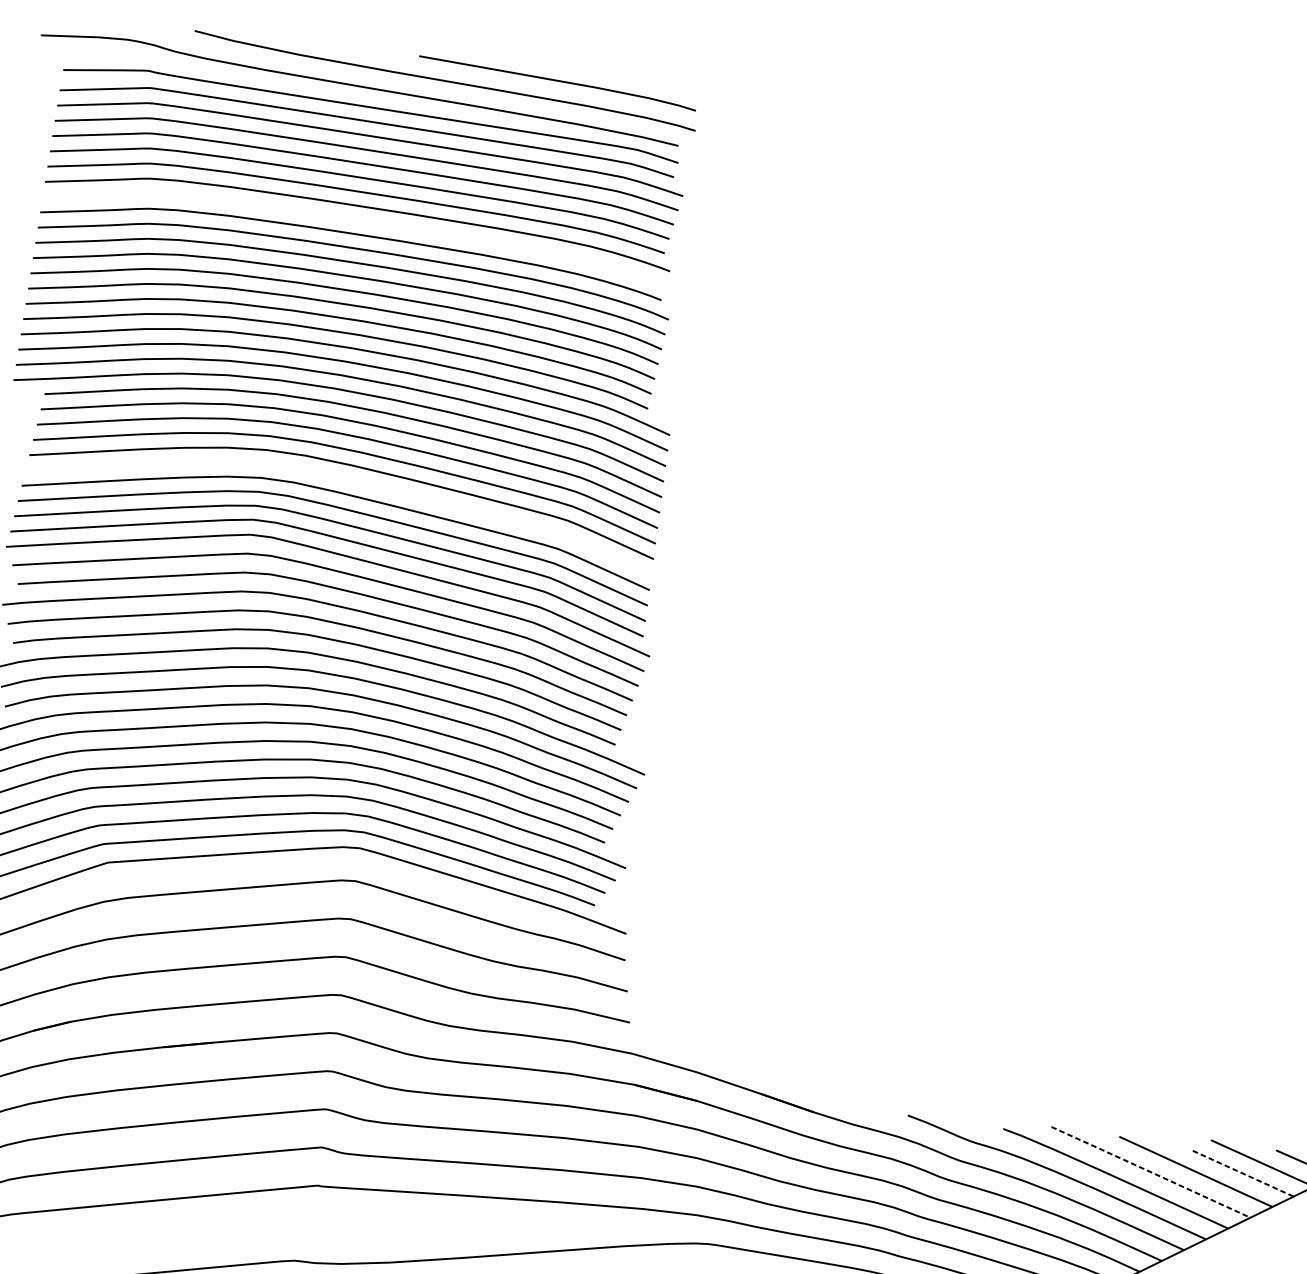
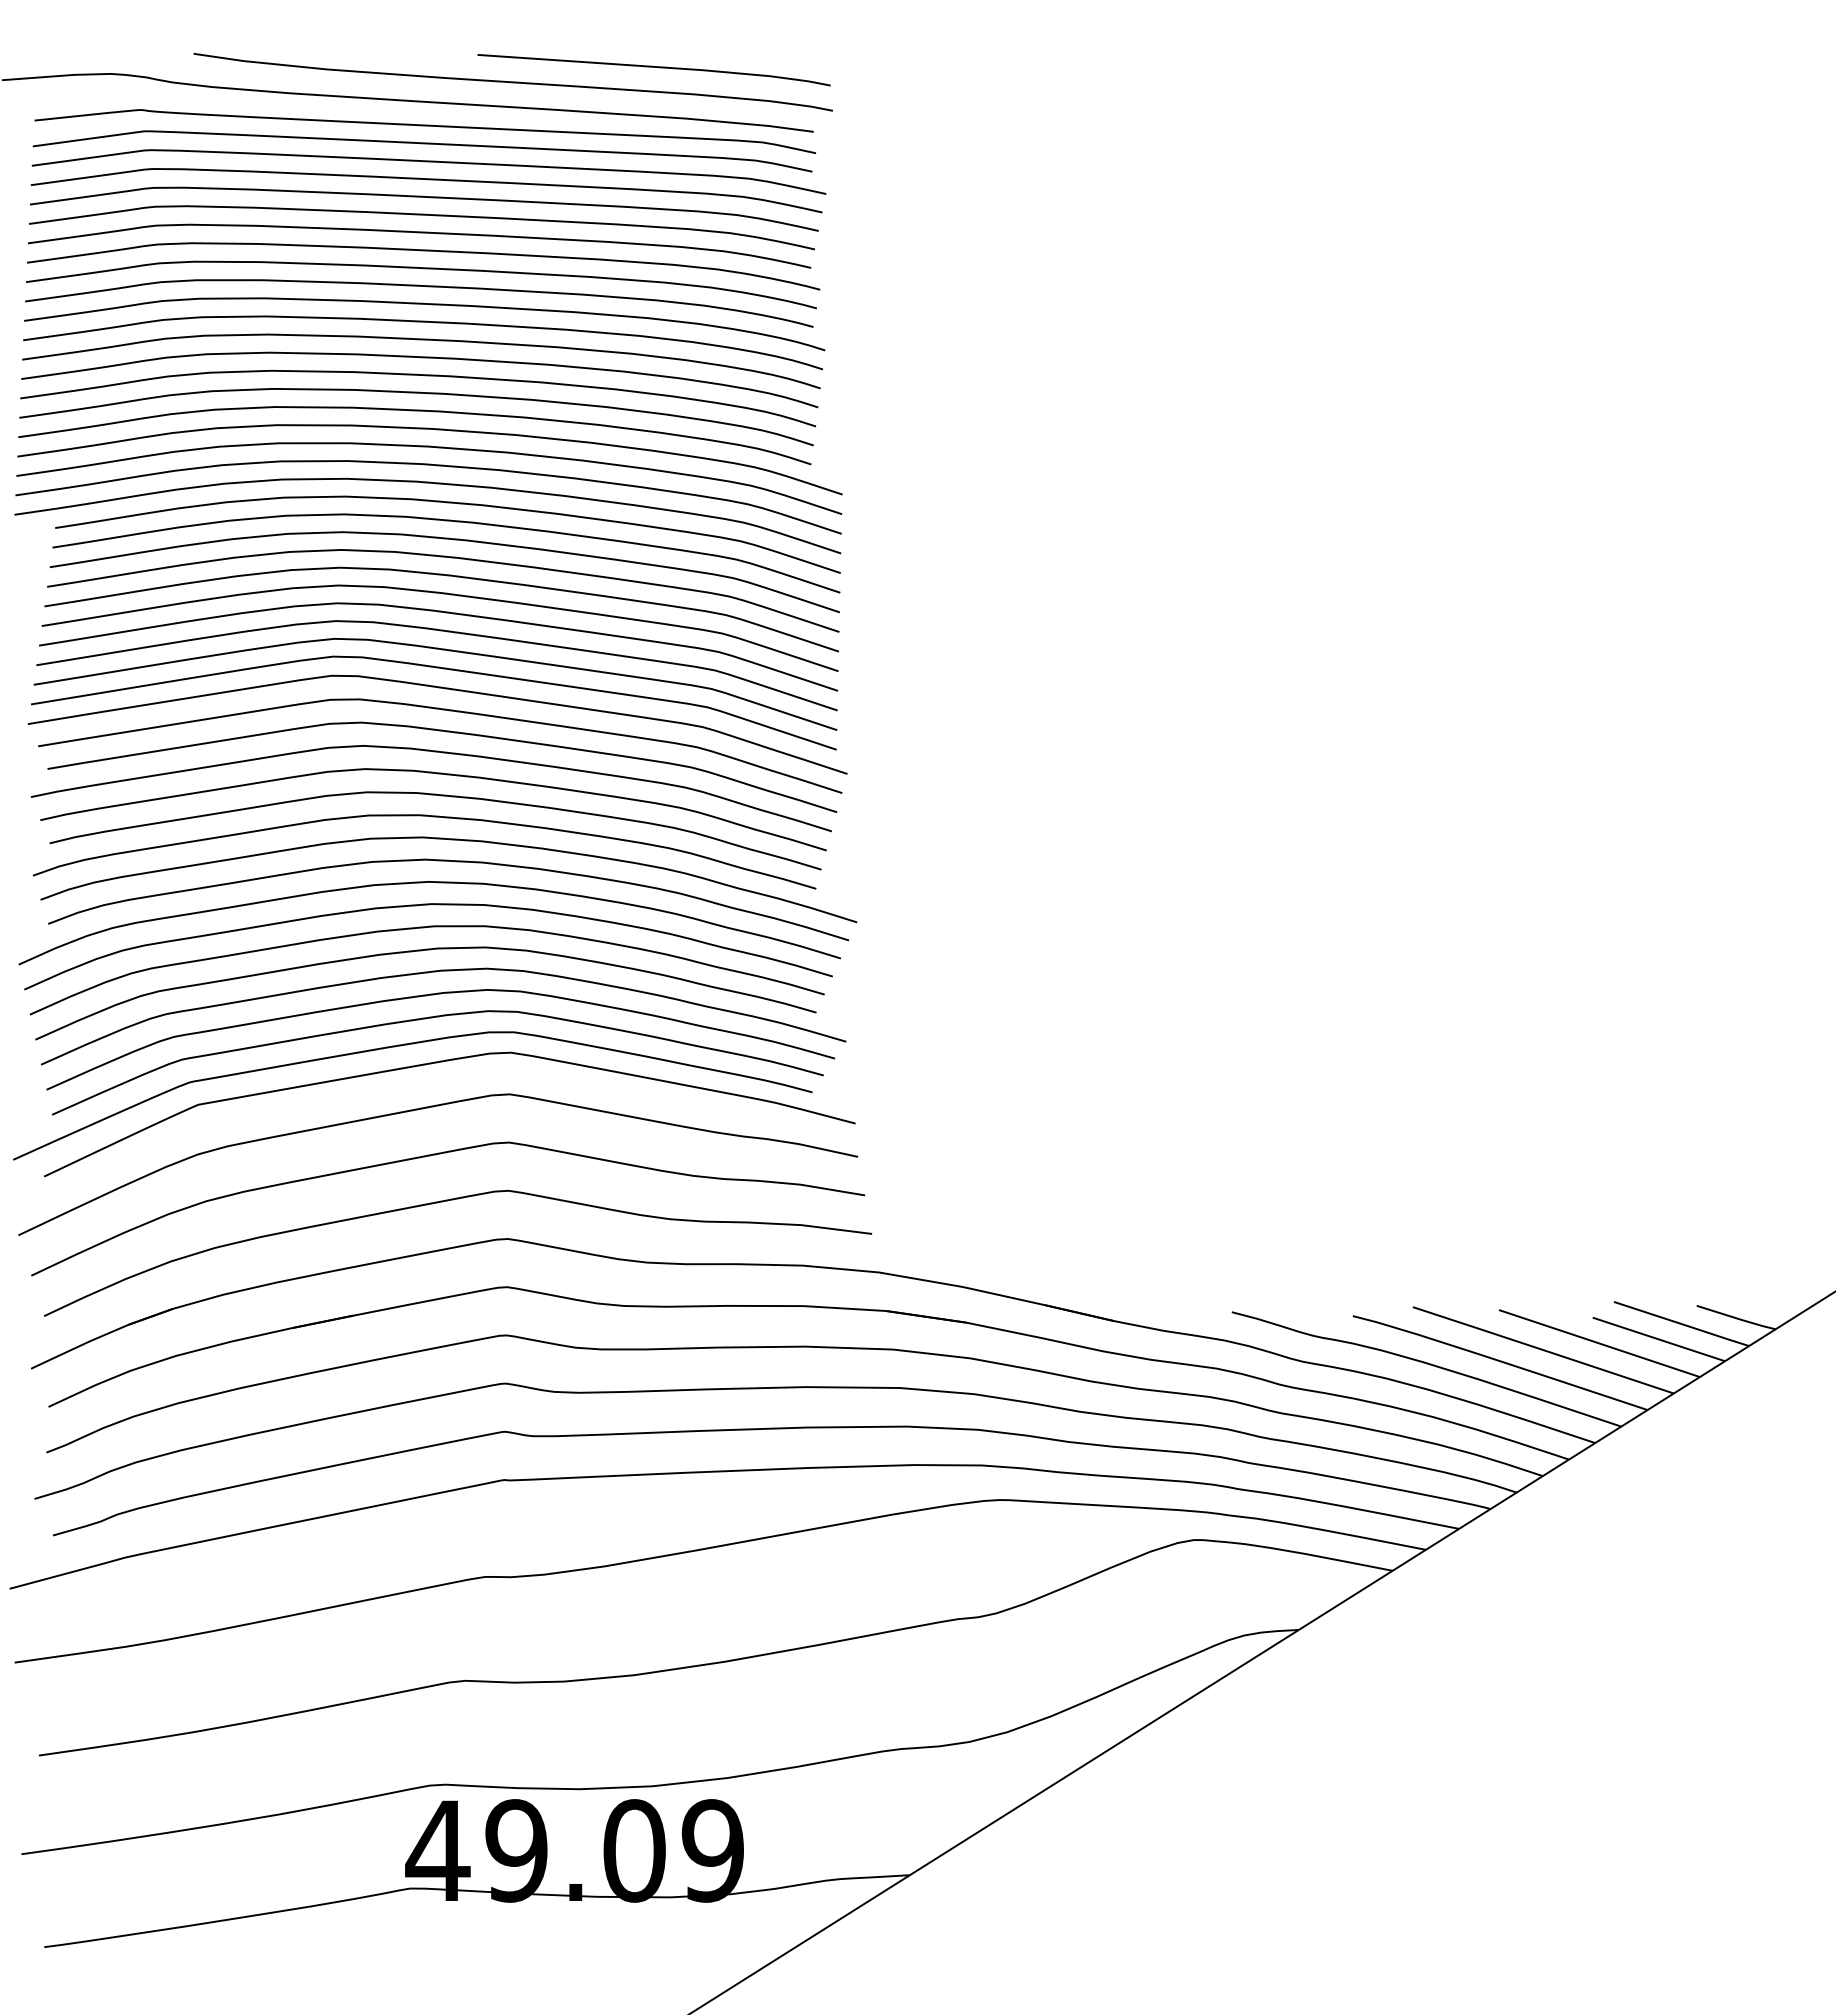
curve: (358, 221) -> (423, 269), added
curve: (345, 479) -> (442, 594), added
line: (1151, 1172) -> (1543, 1350), dashed -> solid
line: (1242, 1173) -> (1658, 1339), dashed -> solid

